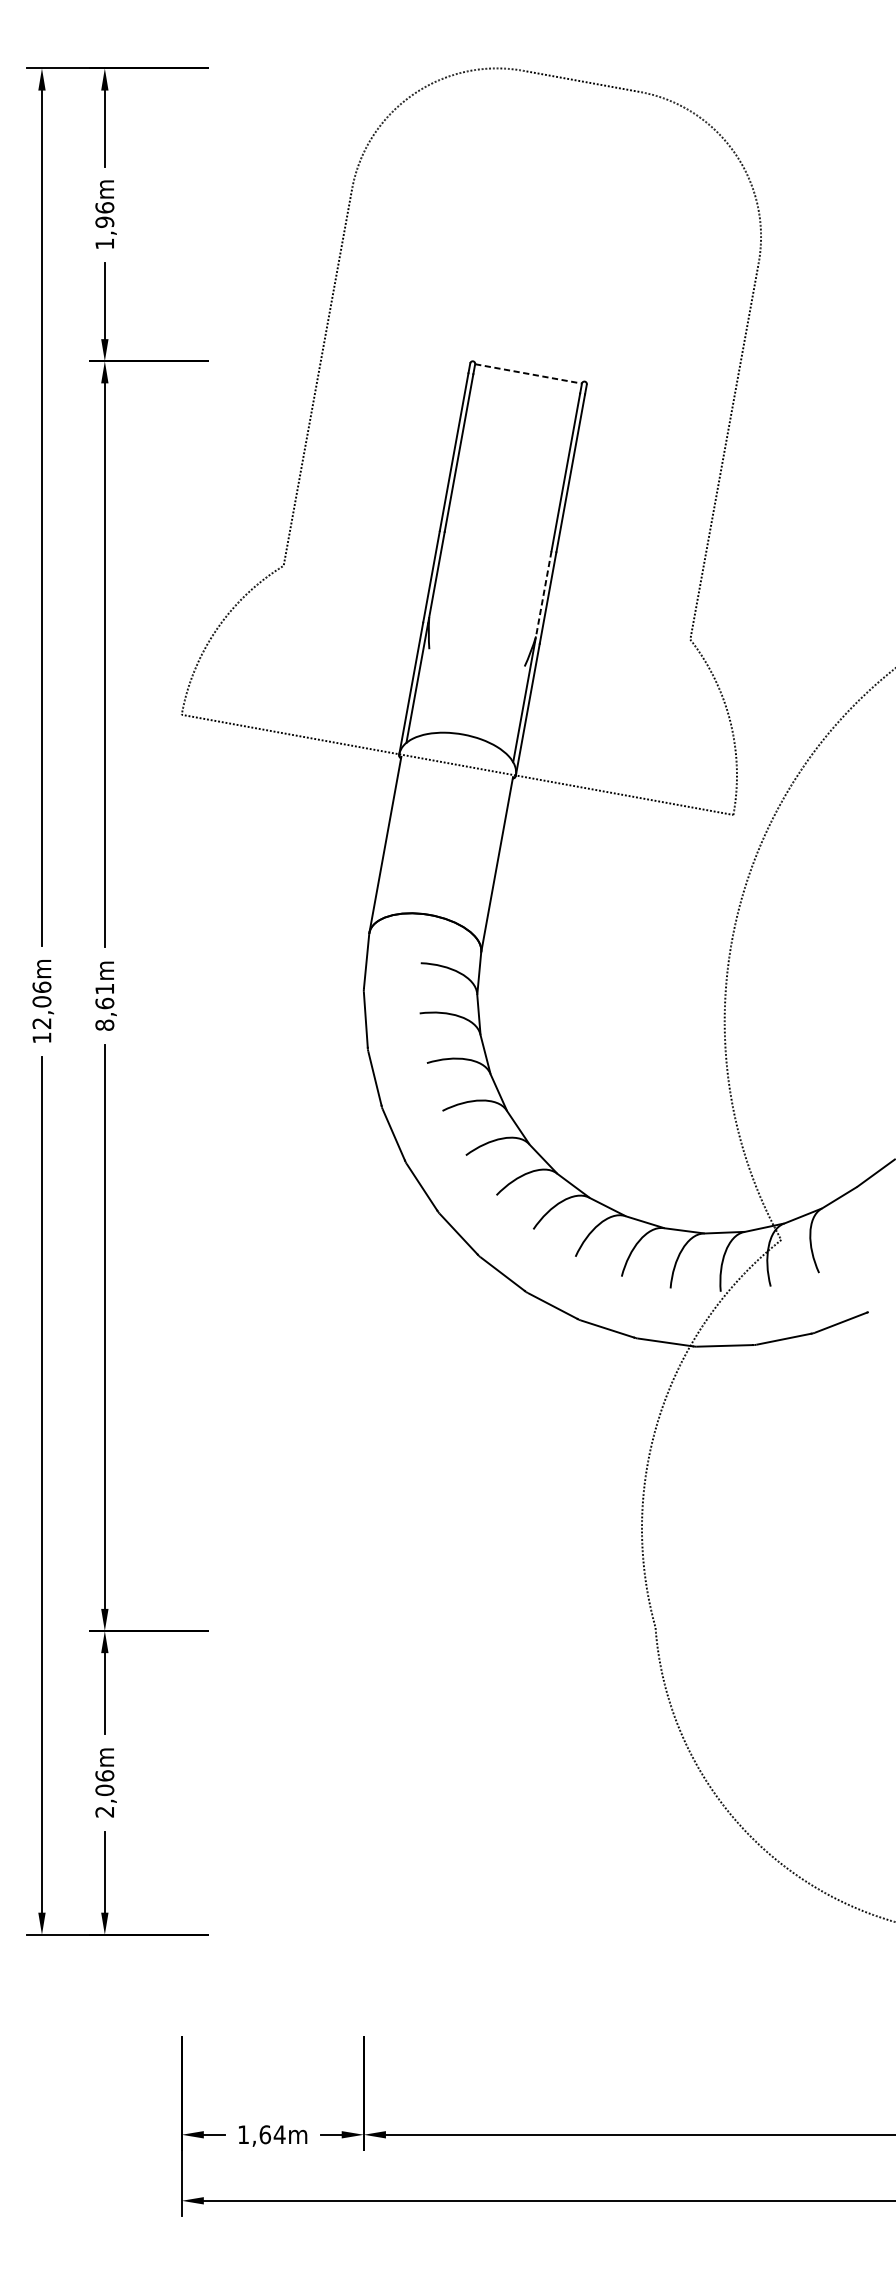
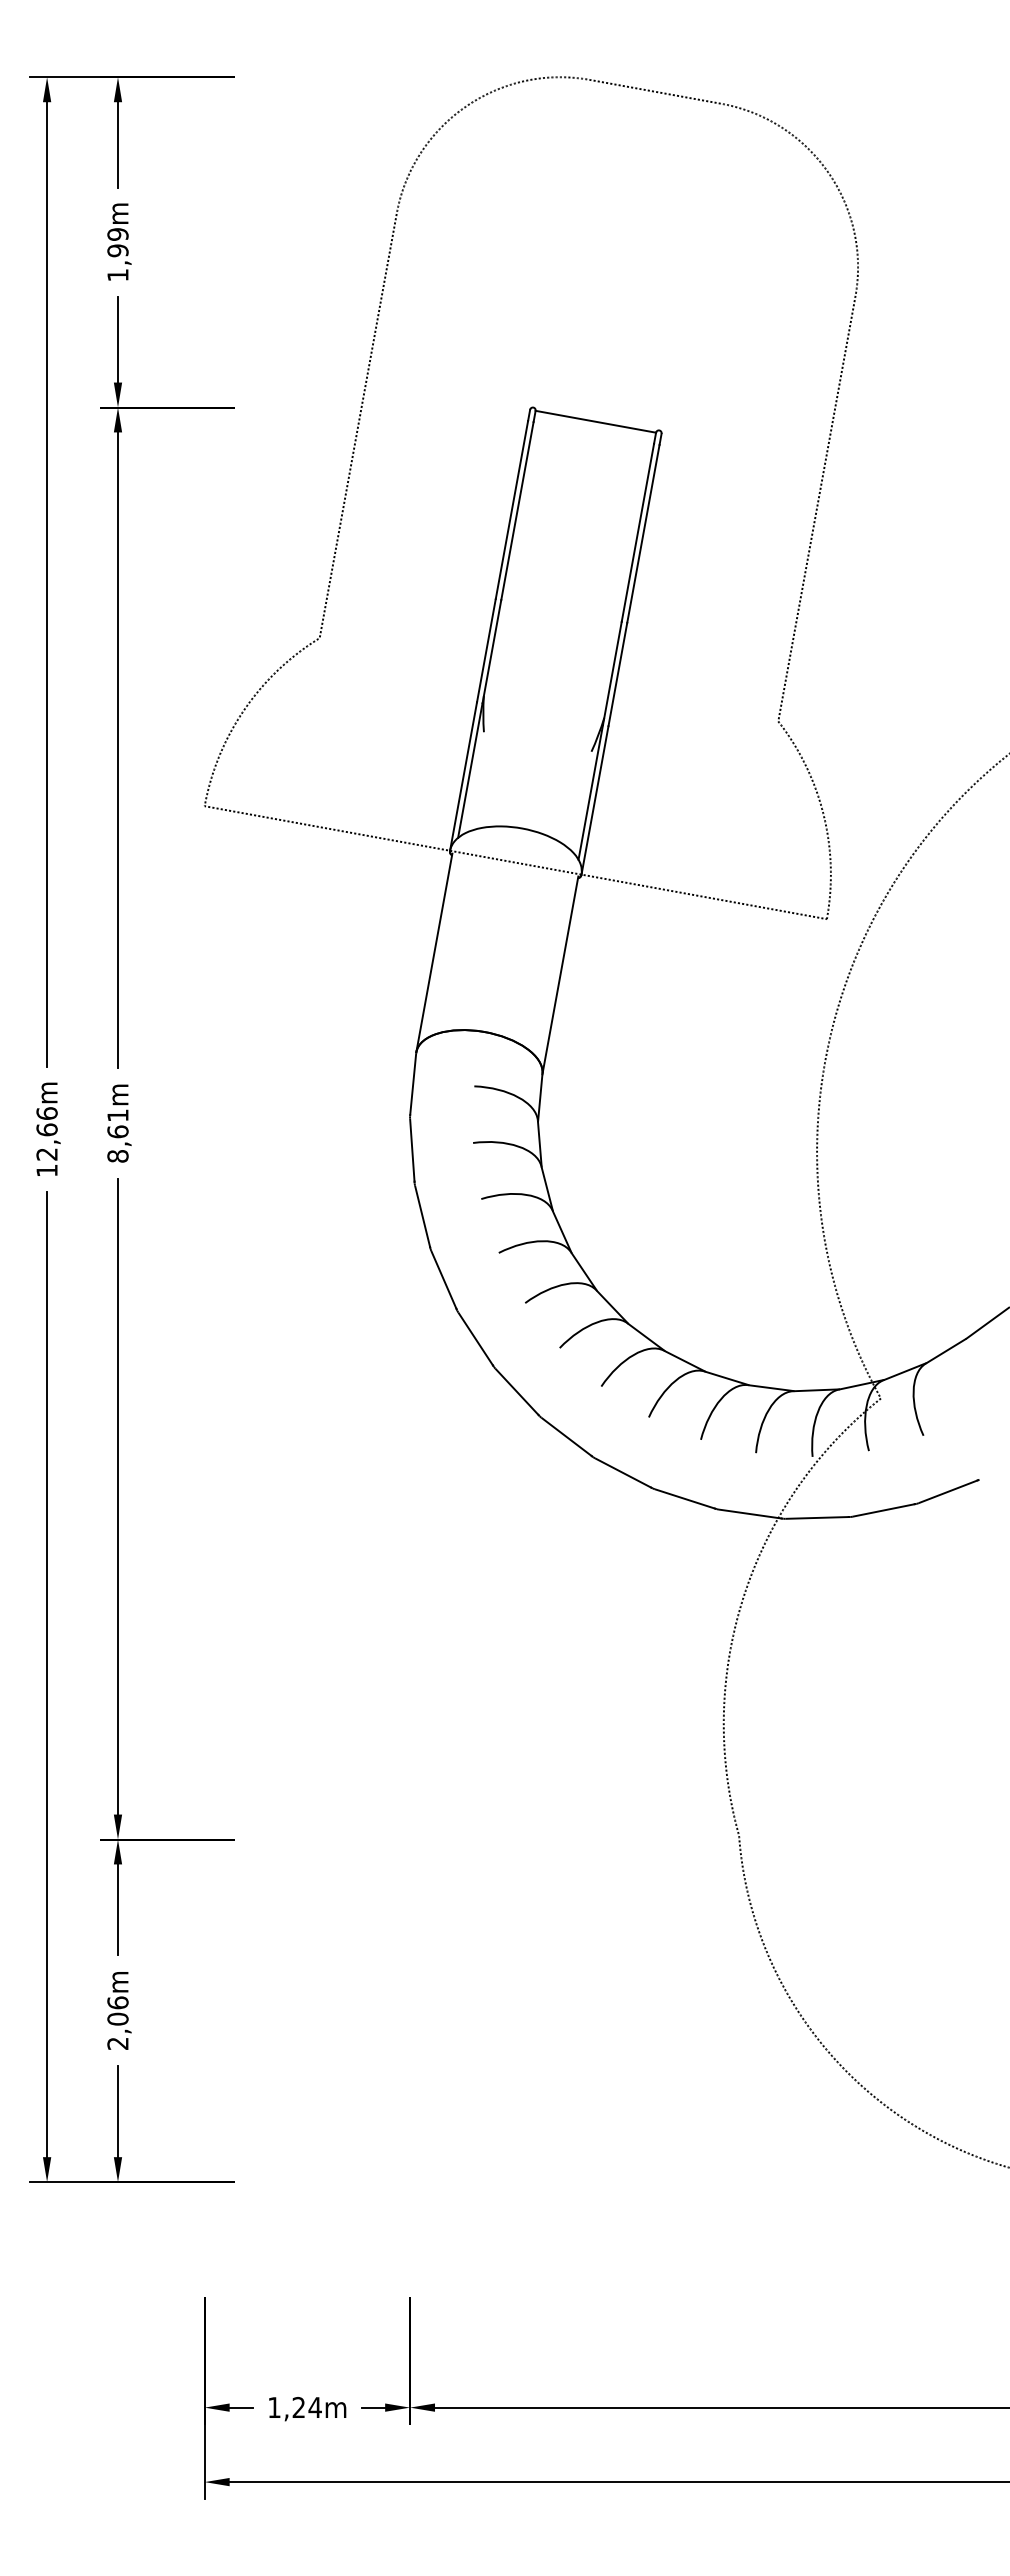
text: (104, 207) -> (117, 234), 1,96m -> 1,99m
line: (529, 373) -> (596, 421), dashed -> solid
line: (543, 598) -> (612, 674), dashed -> solid
text: (41, 1001) -> (46, 1129), 12,06m -> 12,66m
text: (264, 2134) -> (298, 2407), 1,64m -> 1,24m

